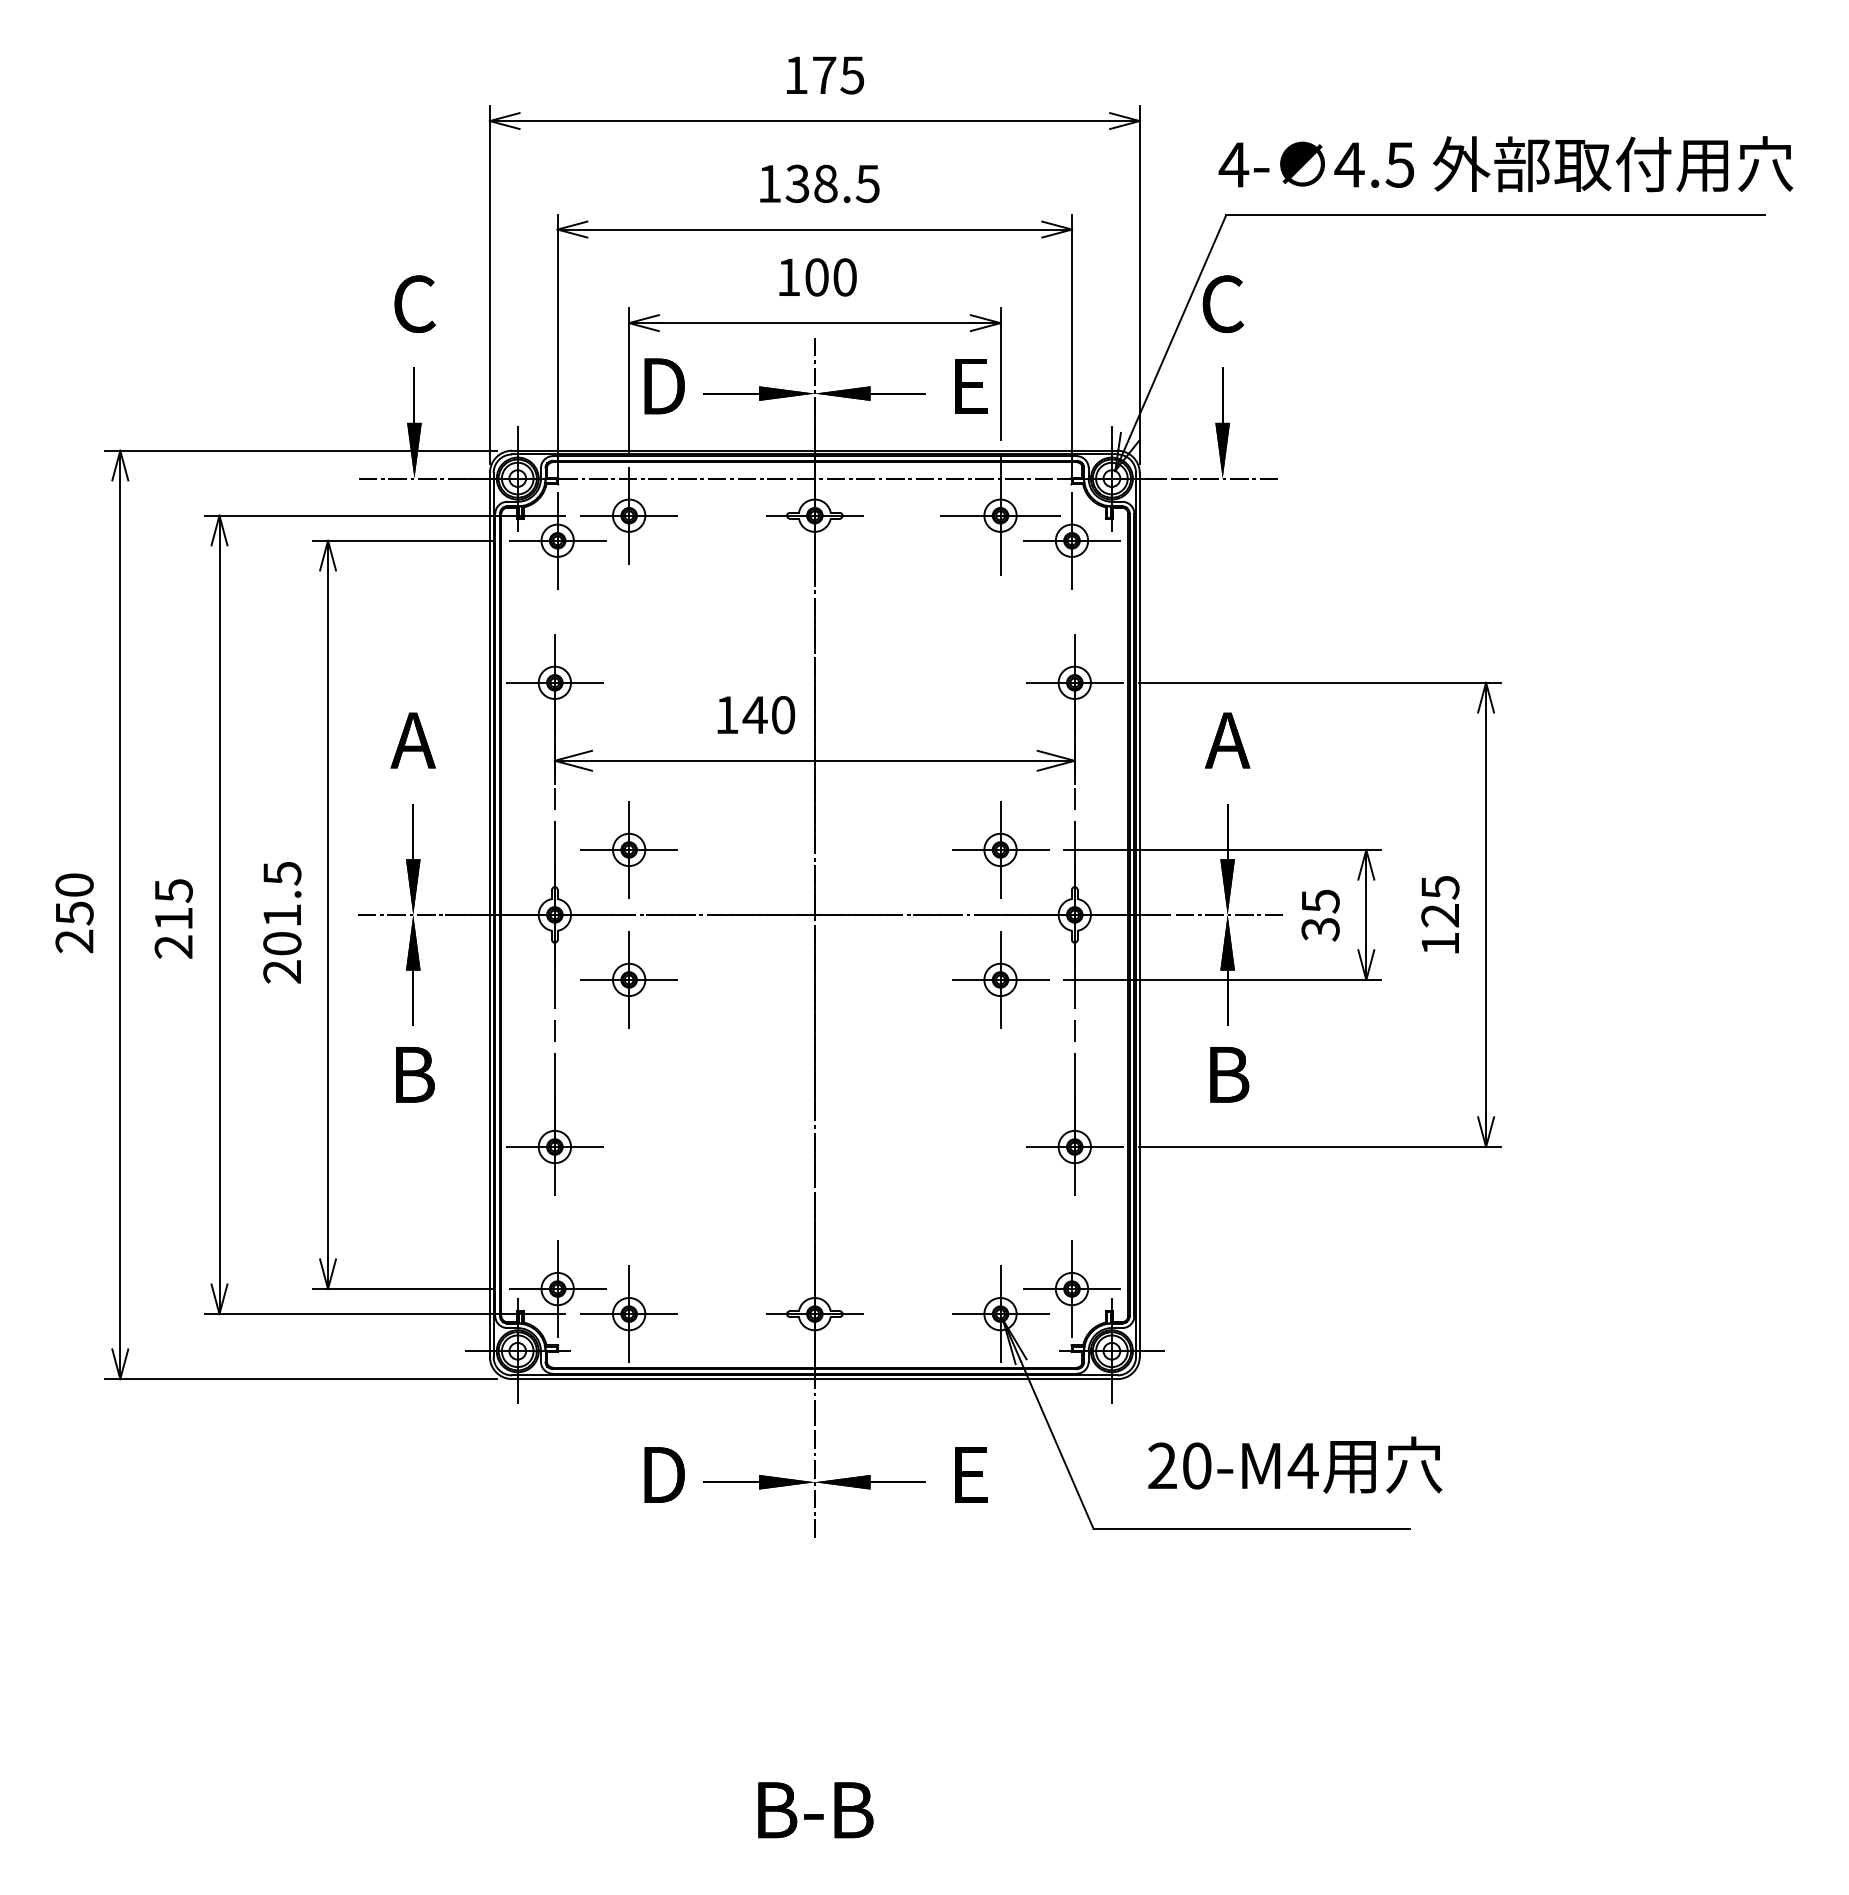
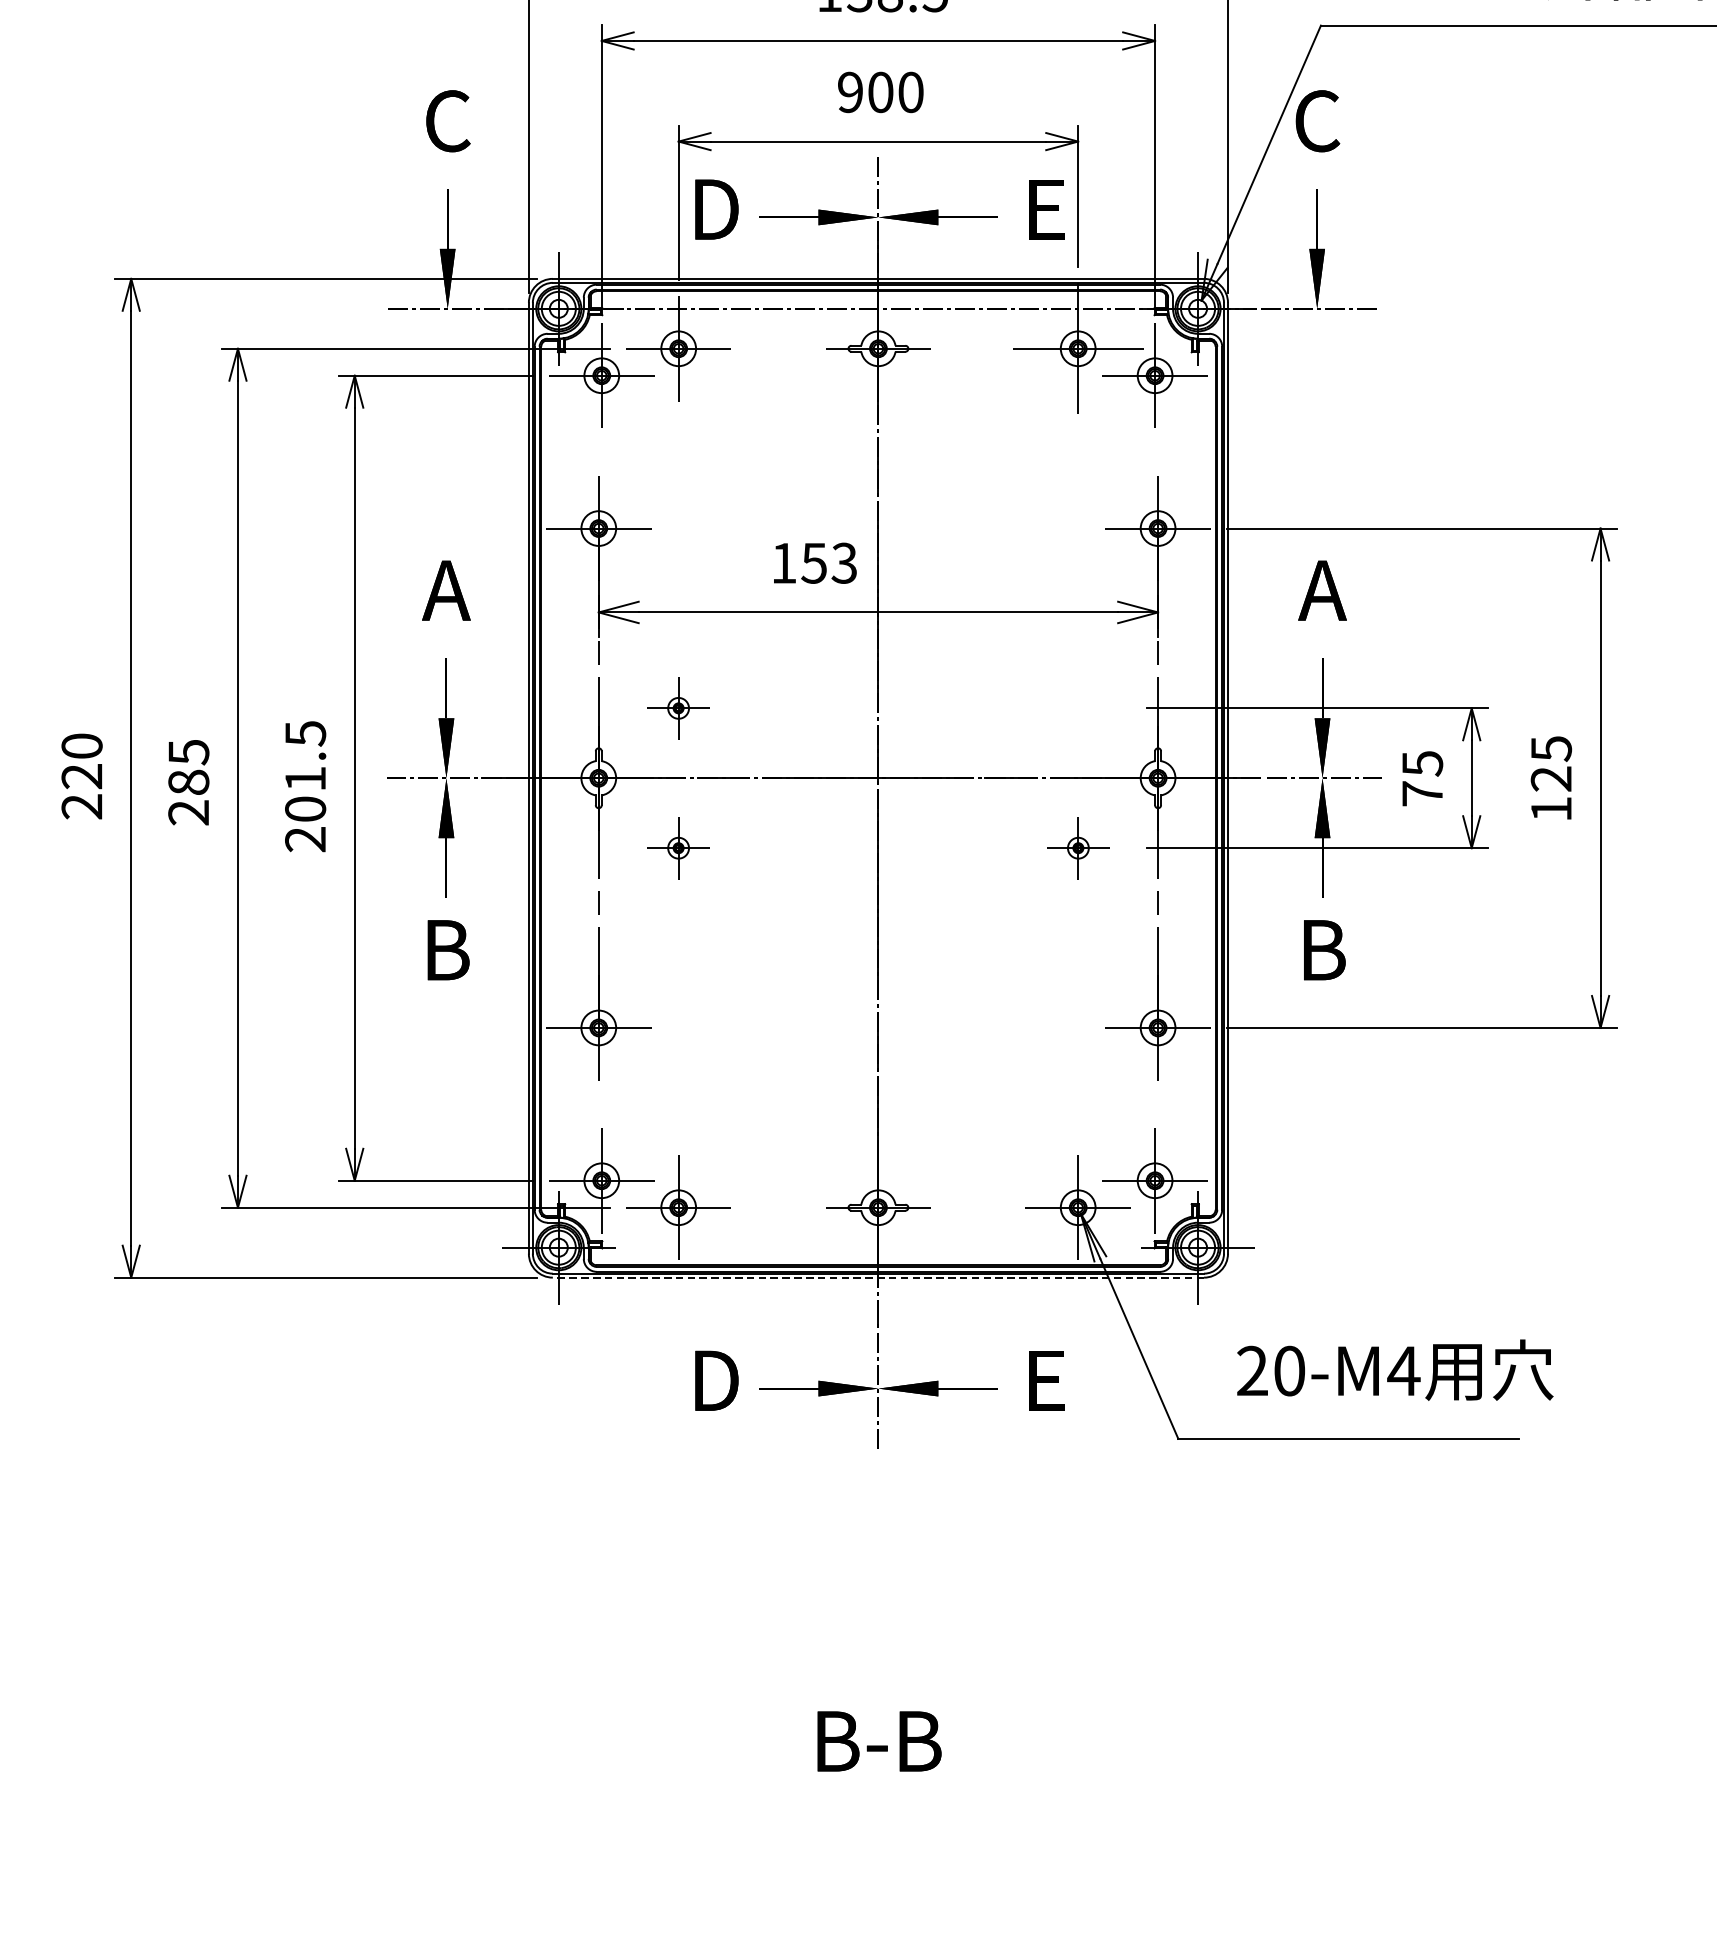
text: (788, 277) -> (850, 92), 100 -> 900
text: (768, 715) -> (828, 563), 140 -> 153
part: (628, 849) -> (677, 707), size x0.6
part: (1000, 849) -> (1078, 707), removed
text: (74, 913) -> (81, 776), 250 -> 220
text: (173, 918) -> (188, 782), 215 -> 285
text: (1320, 929) -> (1422, 793), 35 -> 75
part: (628, 979) -> (677, 847), size x0.6
part: (1000, 979) -> (1078, 847), size x0.6
line: (814, 1379) -> (878, 1278), solid -> dashed

